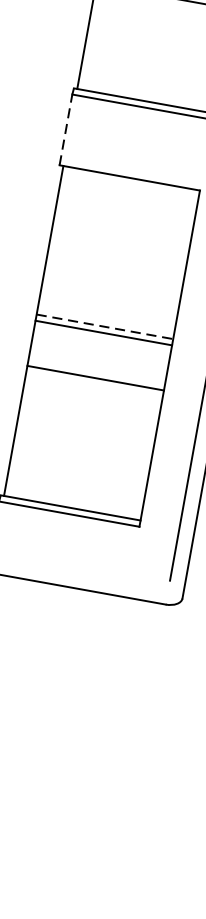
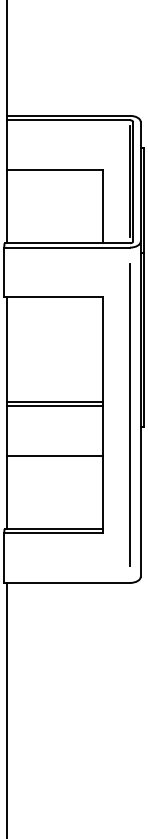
line: (66, 130) -> (4, 272), dashed -> solid
line: (104, 326) -> (54, 401), dashed -> solid
line: (95, 377) -> (54, 455), moved

